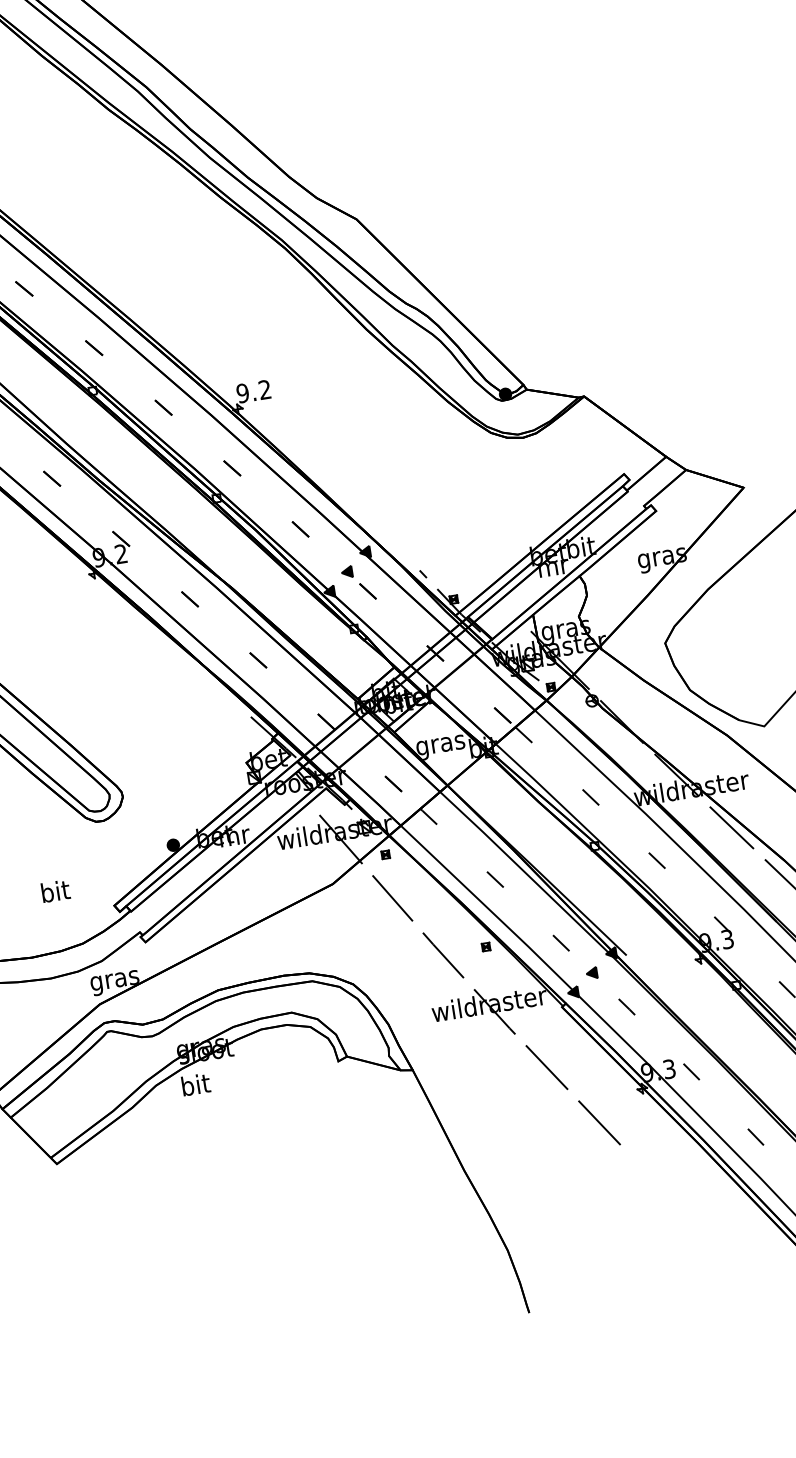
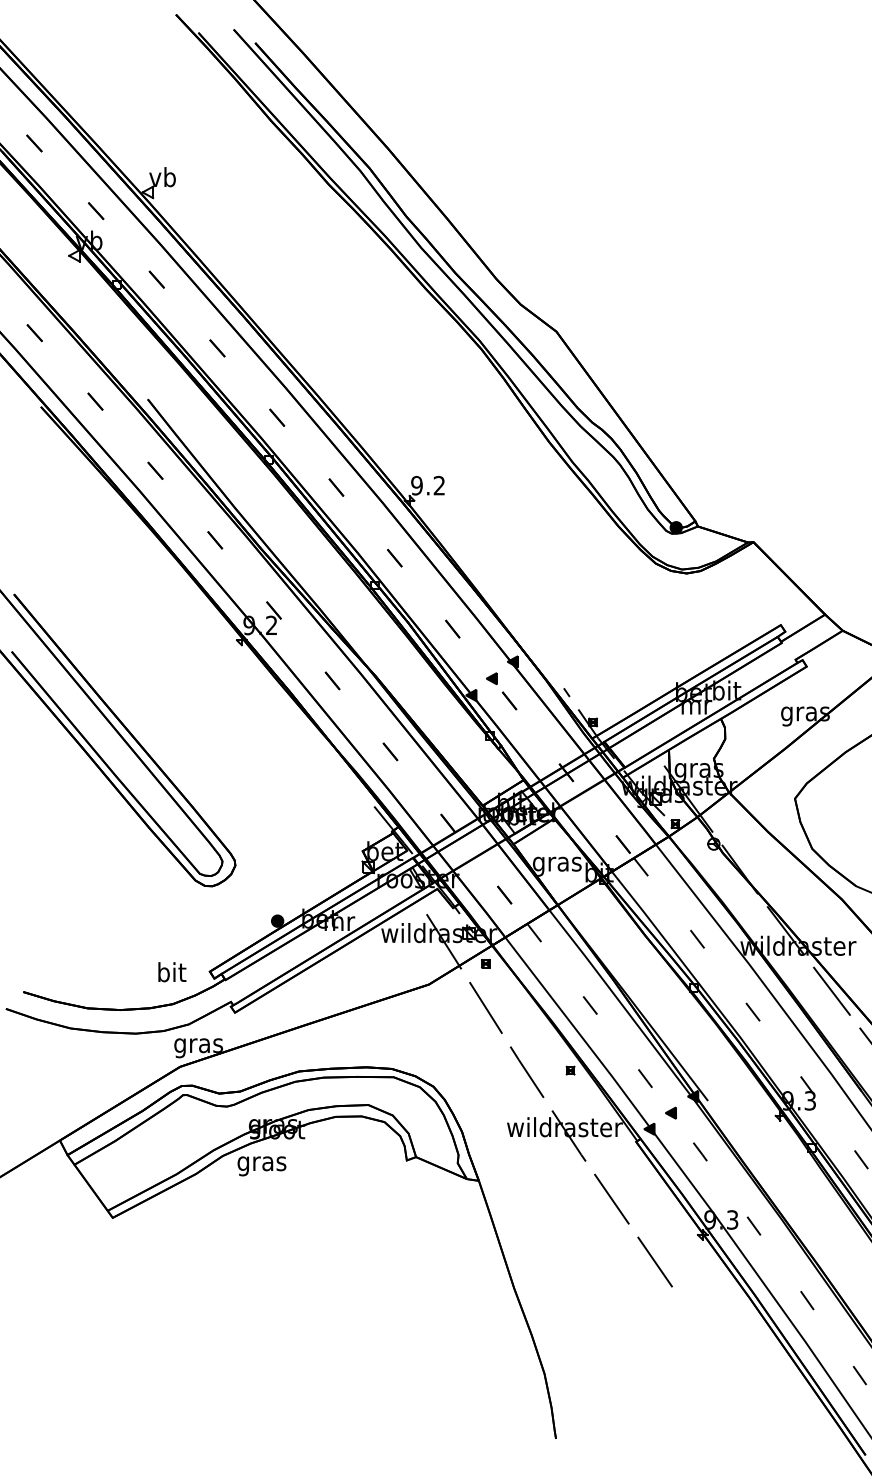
text: (56, 891) -> (172, 972), moved
text: (195, 1087) -> (261, 1163), bit -> gras

